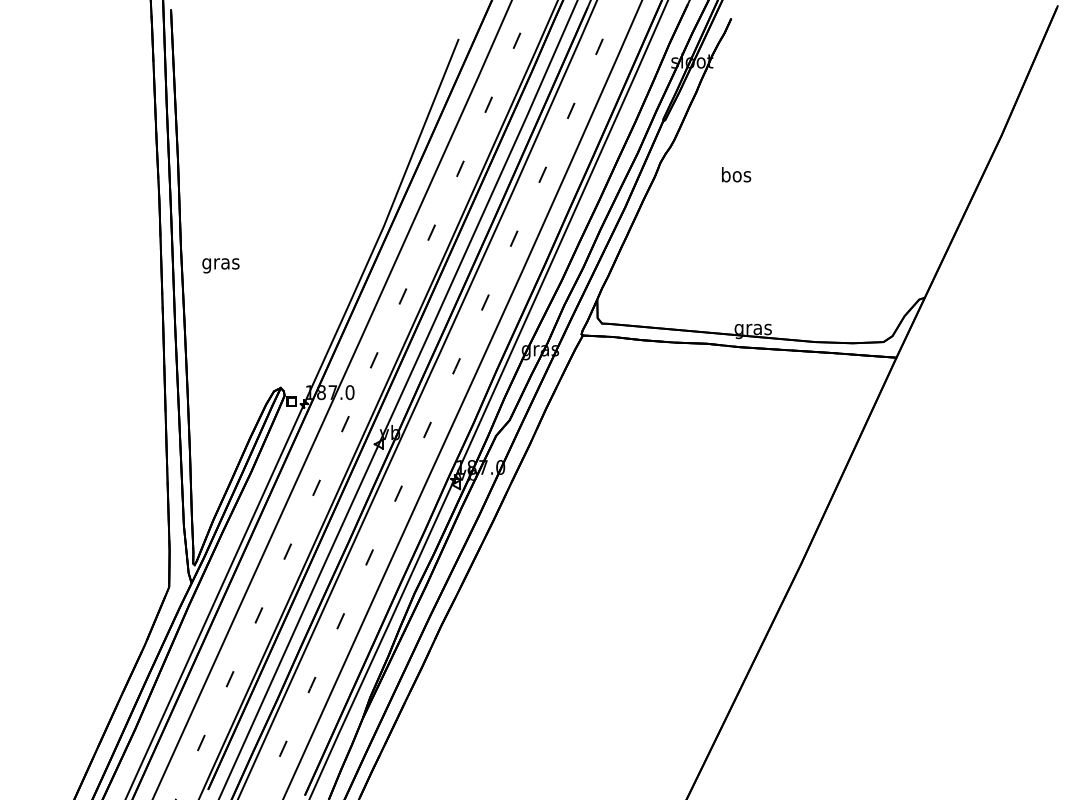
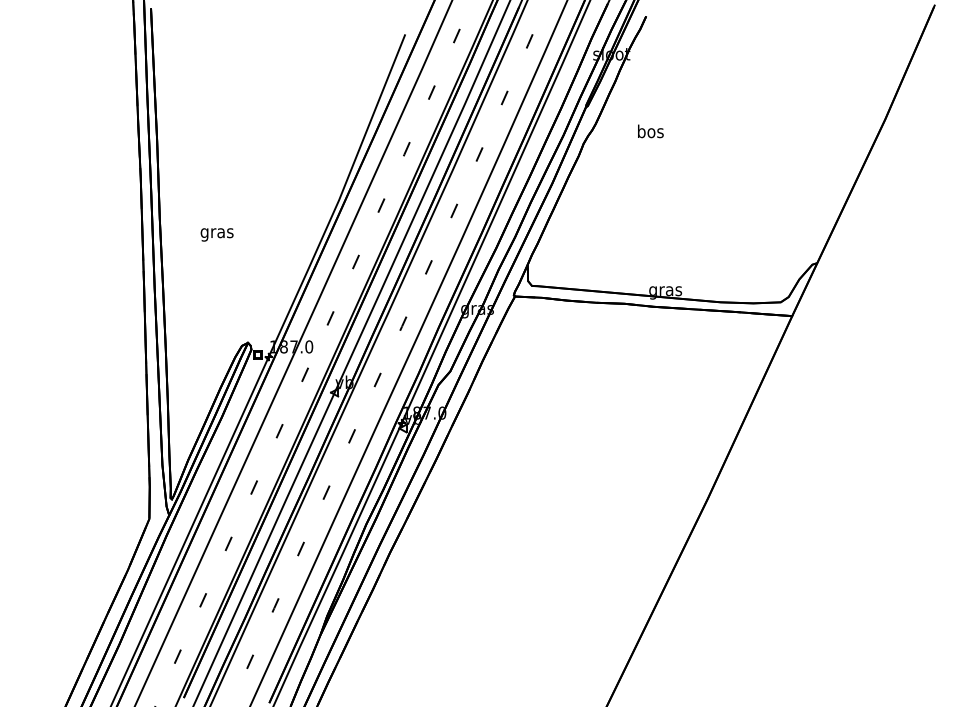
text: (736, 174) -> (650, 131), moved
text: (220, 265) -> (216, 234), moved

